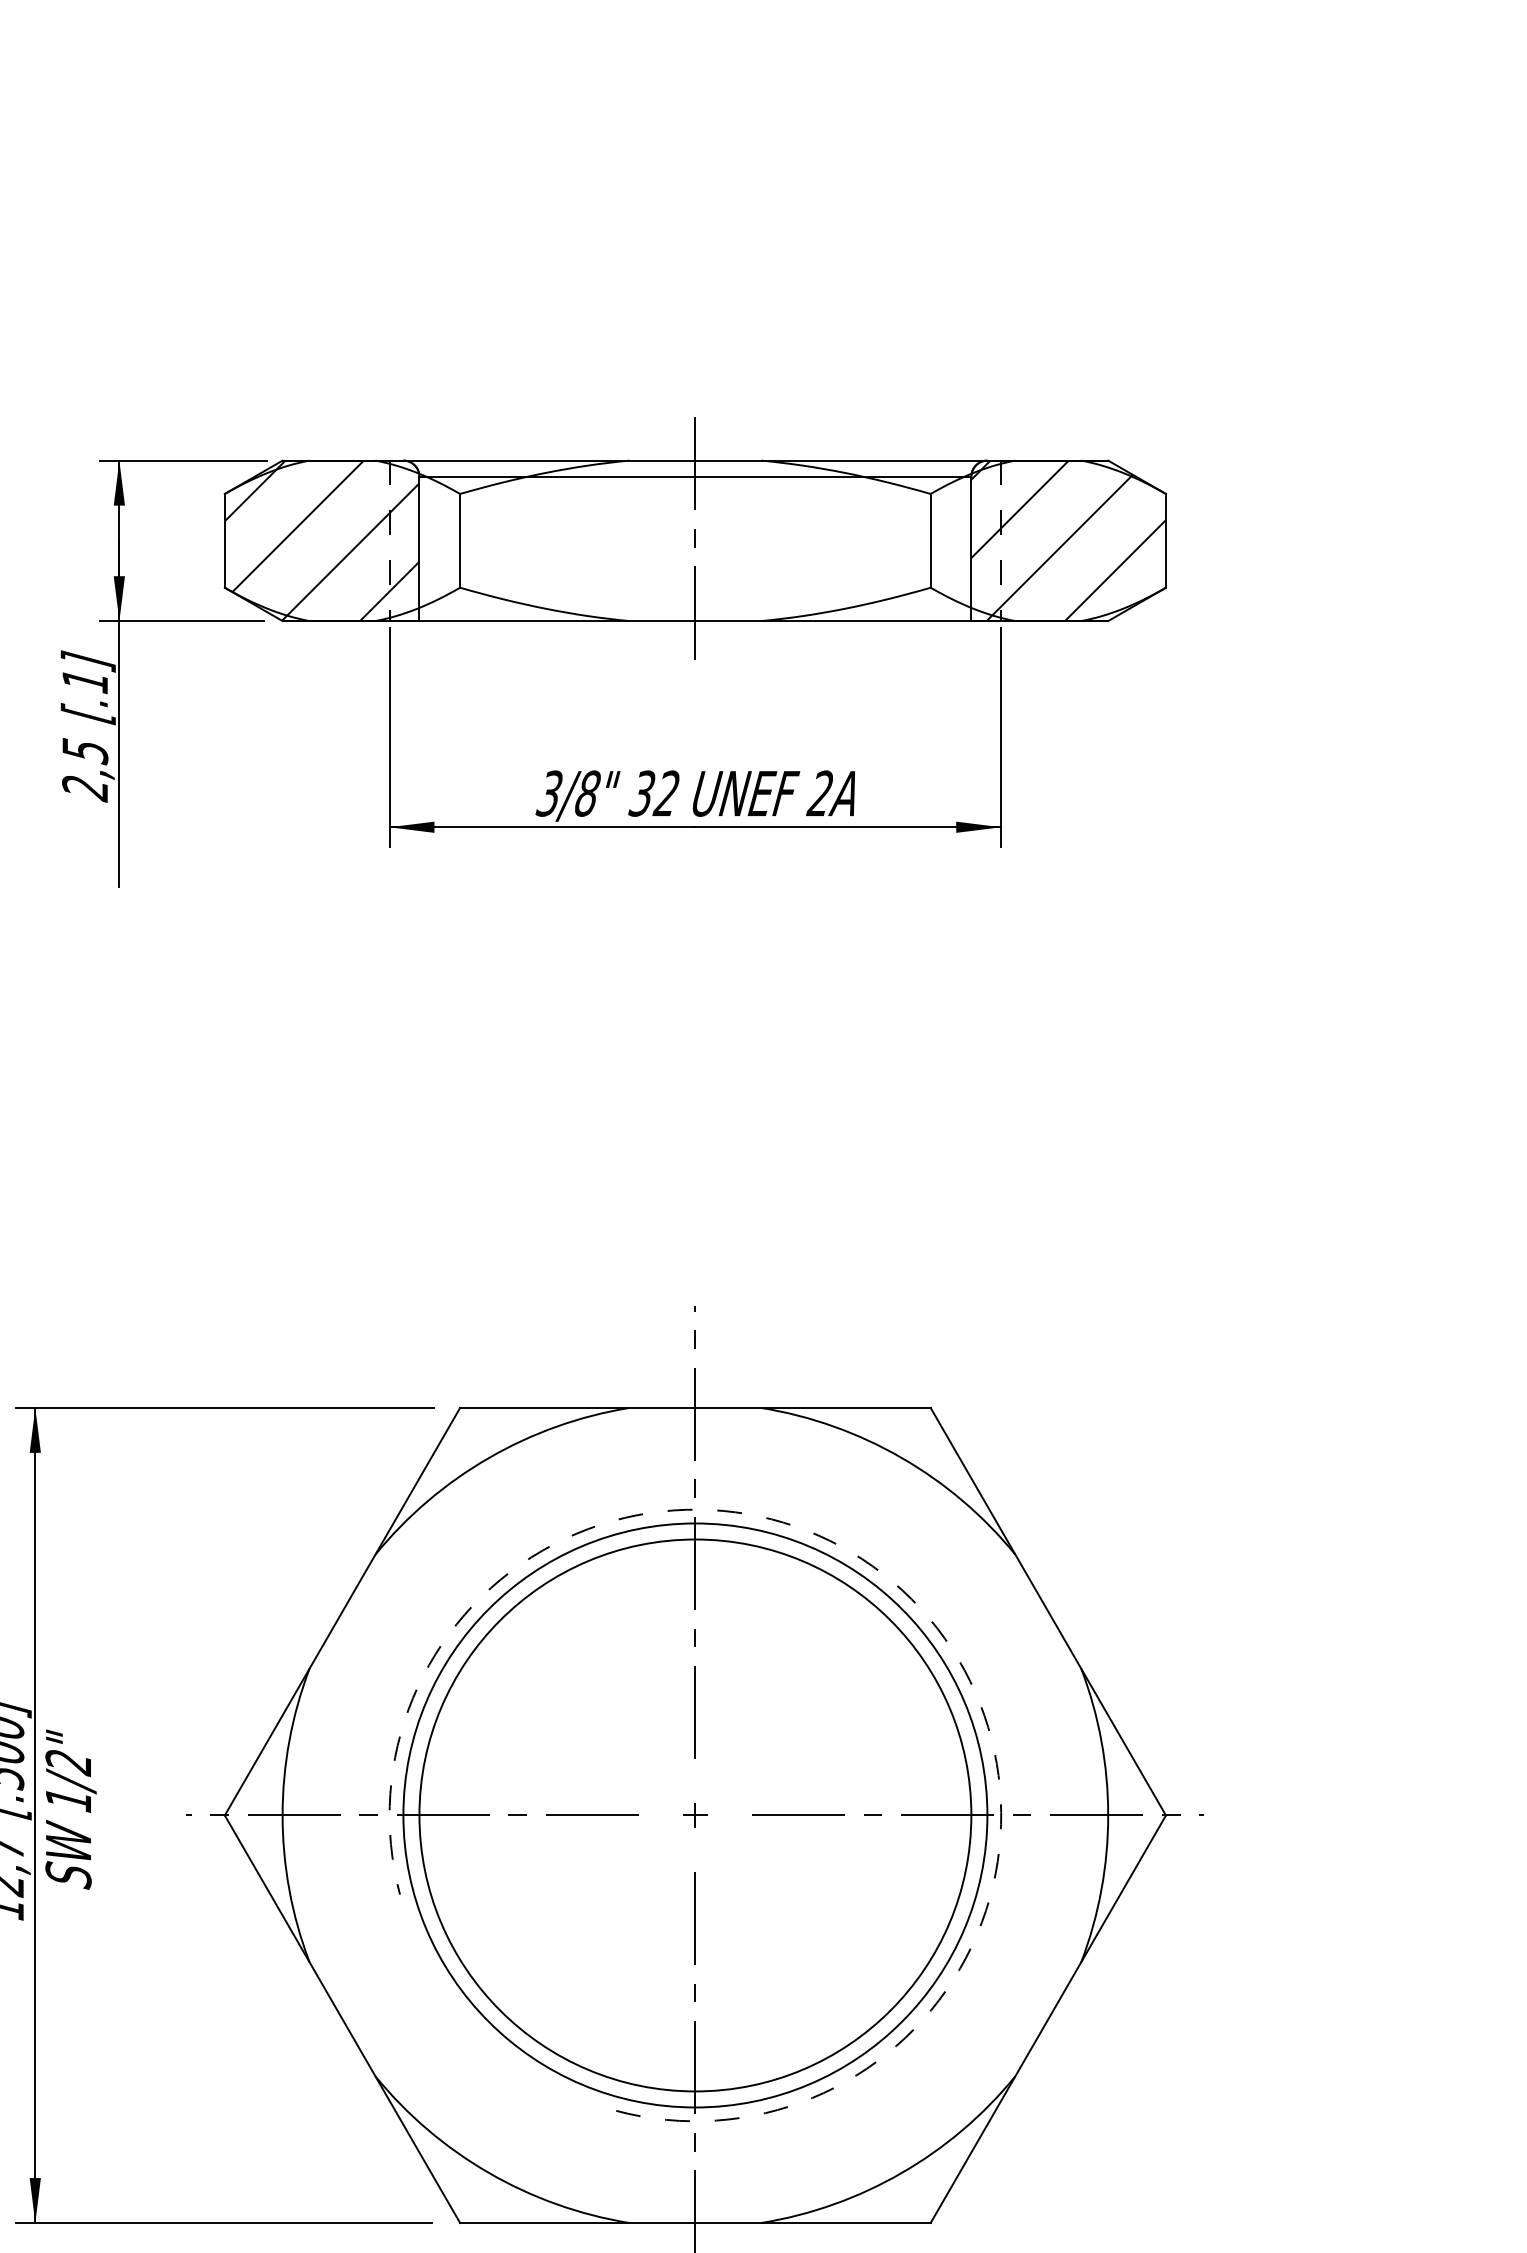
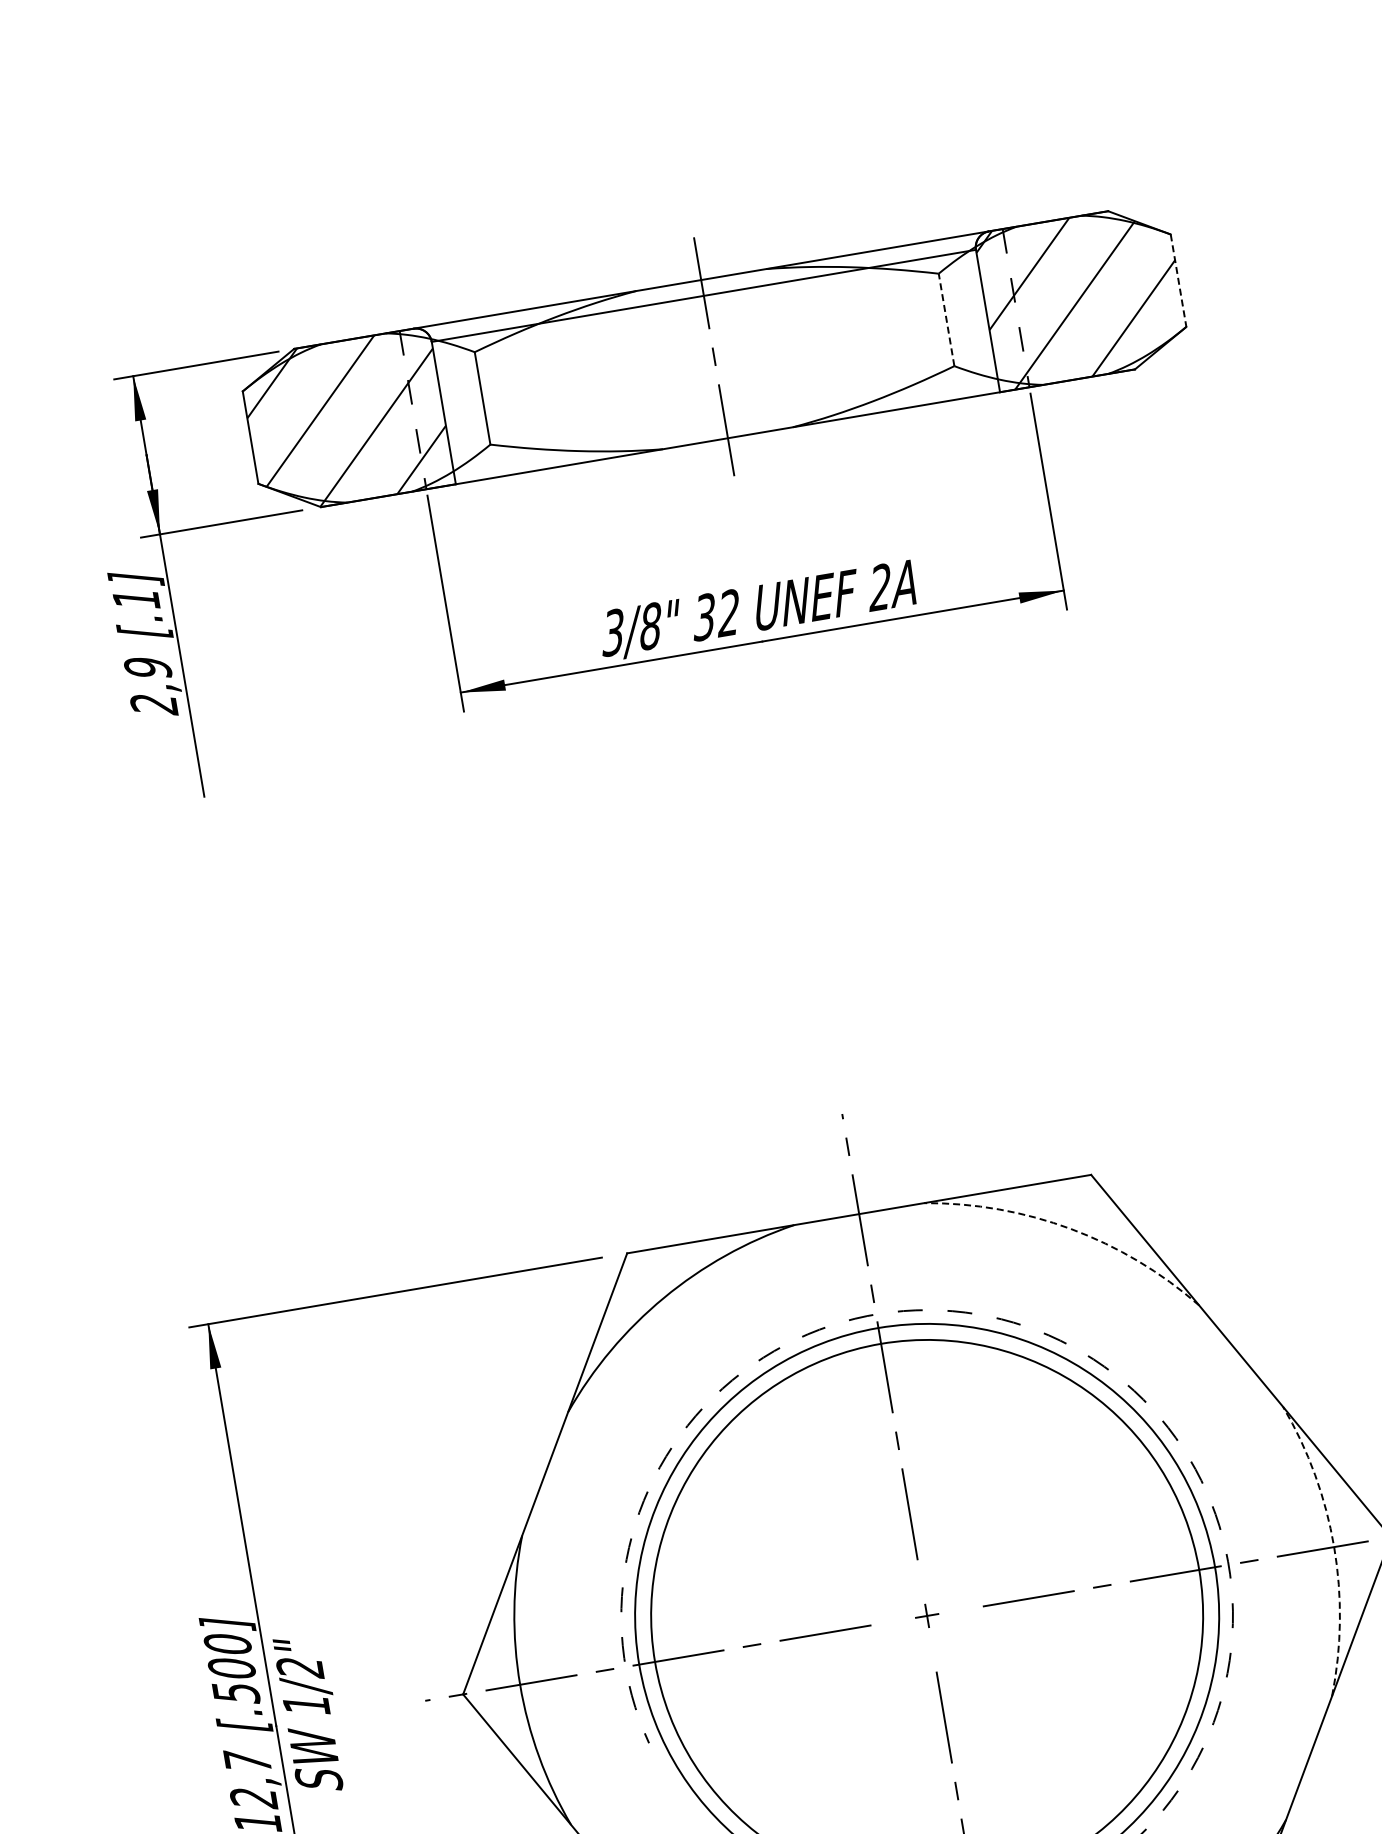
line: (930, 540) -> (946, 319), solid -> dashed
line: (1165, 540) -> (1178, 280), solid -> dashed
text: (85, 751) -> (148, 668), 2,5 -> 2,9
arc: (901, 1457) -> (1070, 1228), solid -> dashed
arc: (1108, 1815) -> (1334, 1547), solid -> dashed

